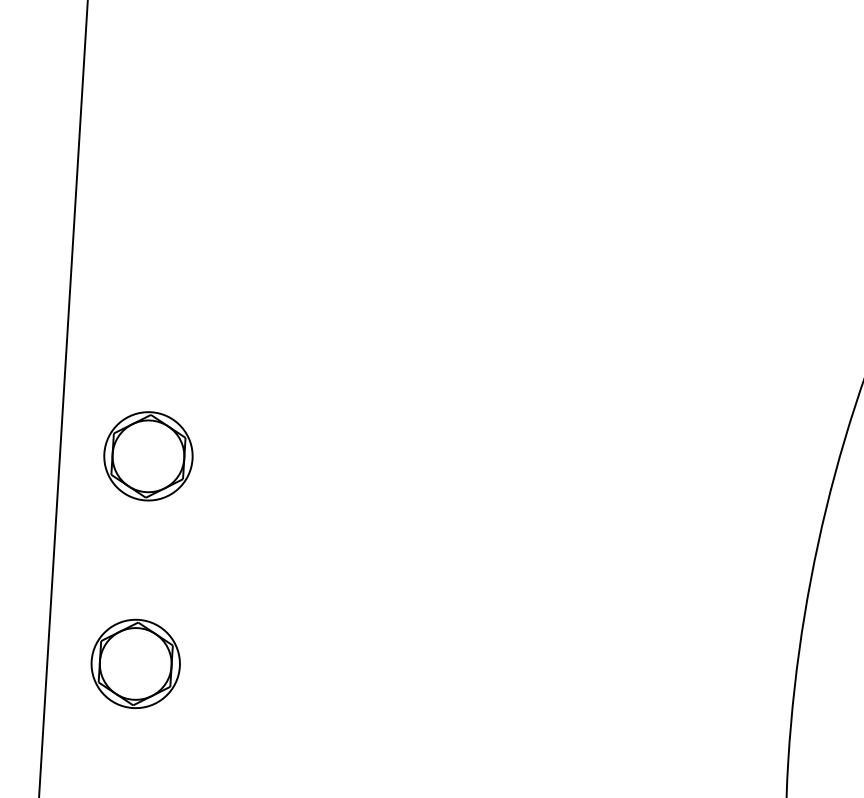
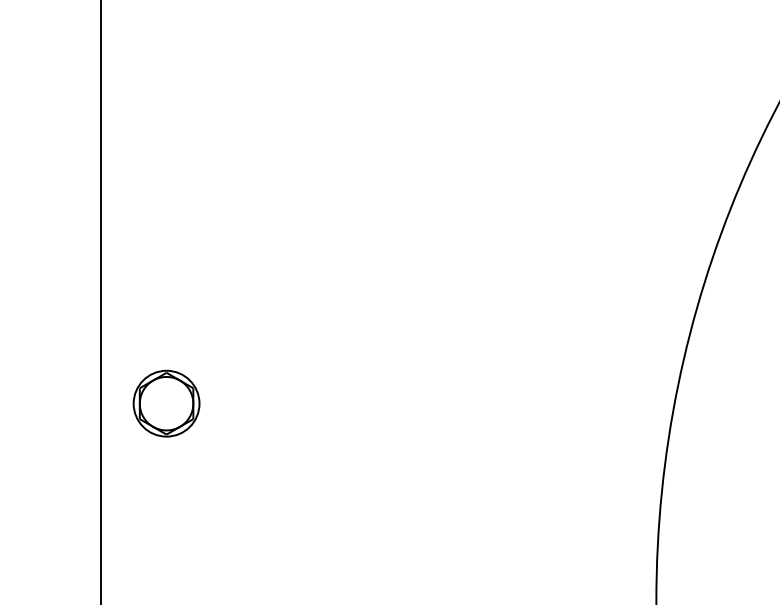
part: (135, 663) -> (166, 558), removed

